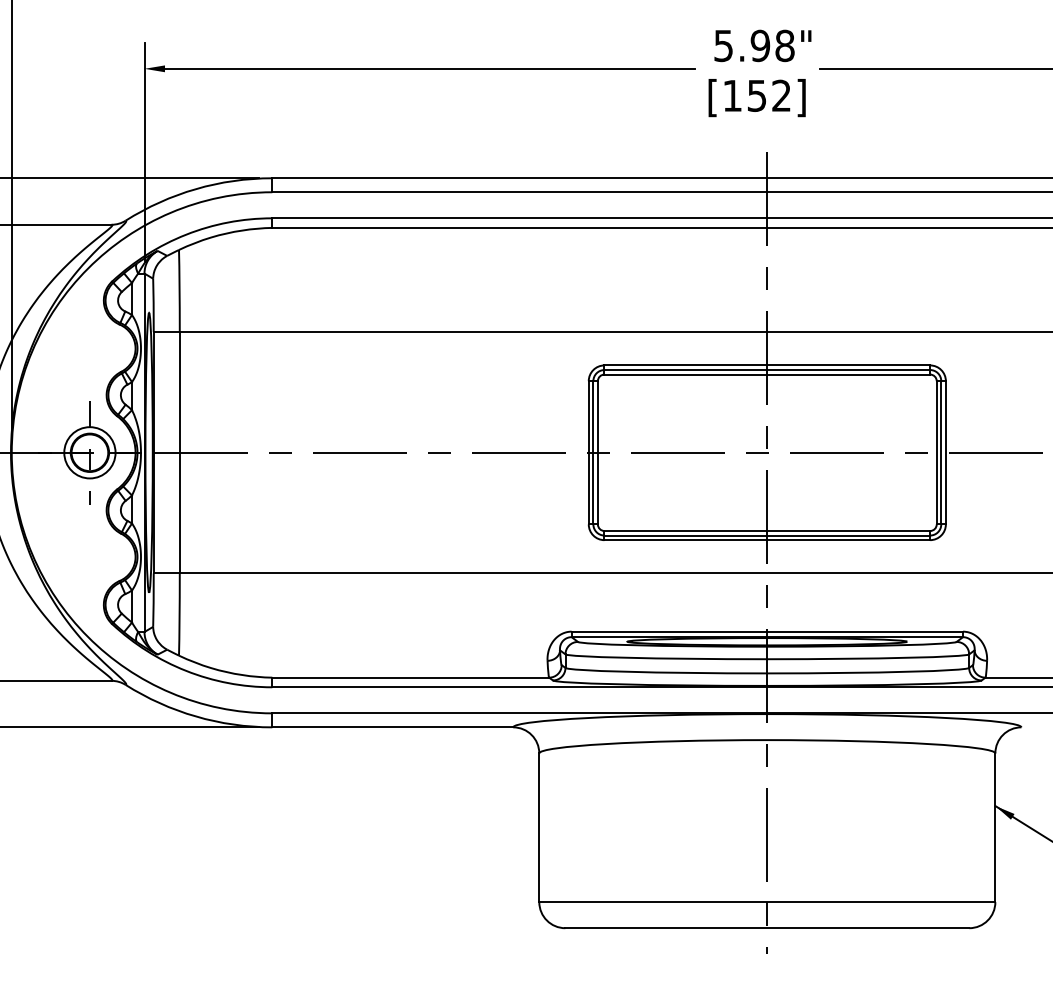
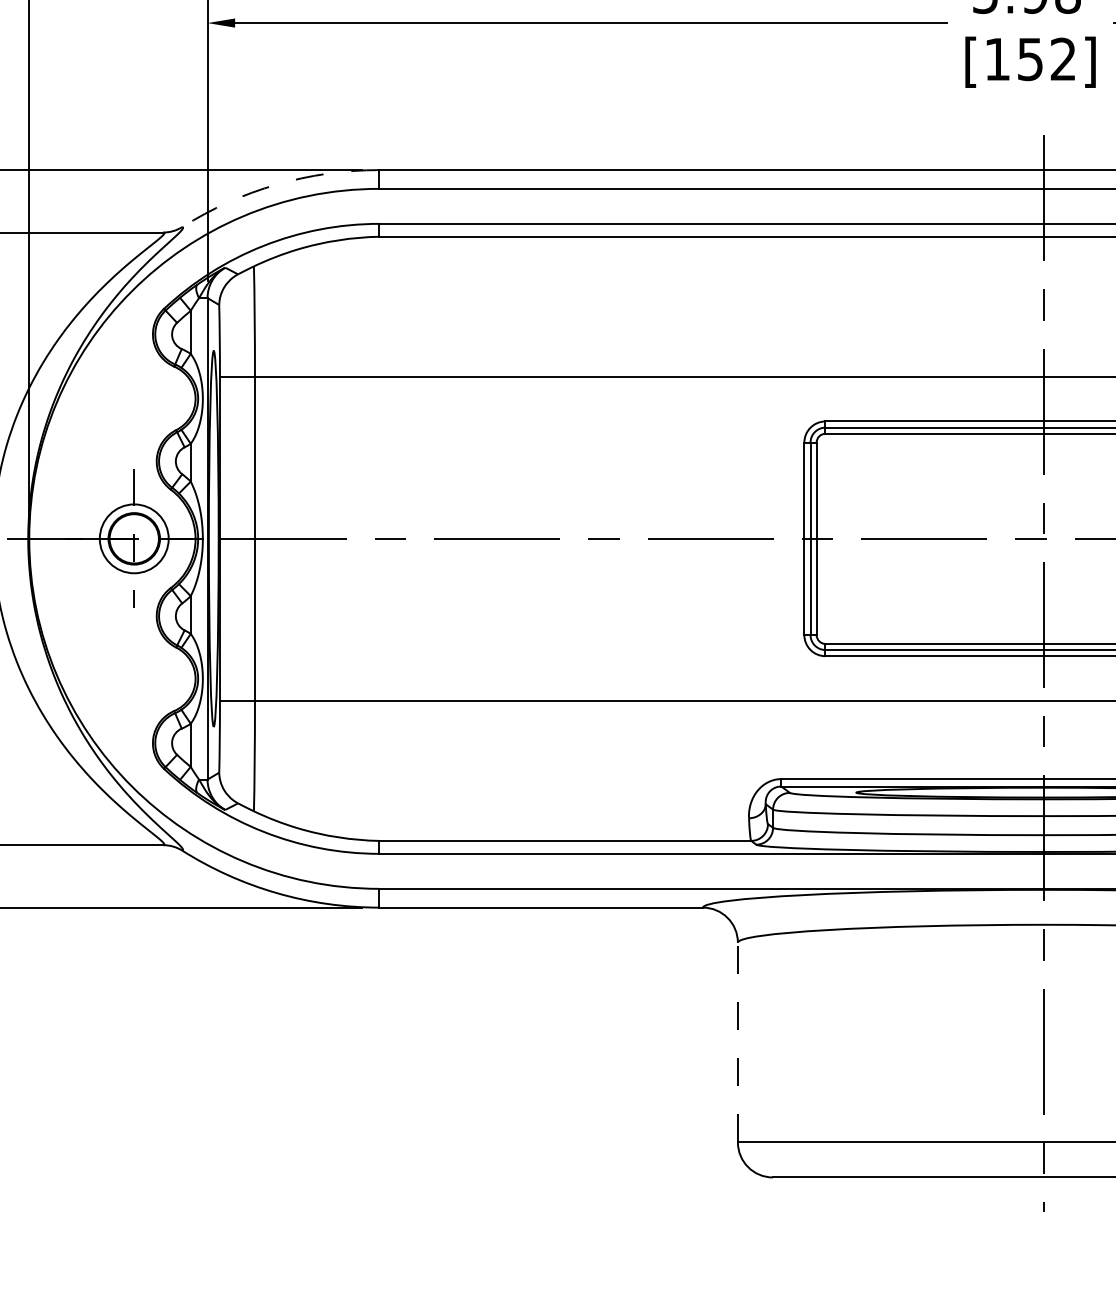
arc: (195, 189) -> (276, 185), solid -> dashed
line: (539, 827) -> (738, 1042), solid -> dashed

